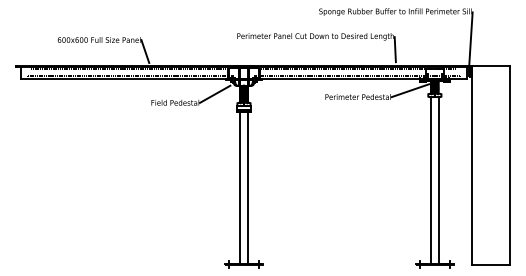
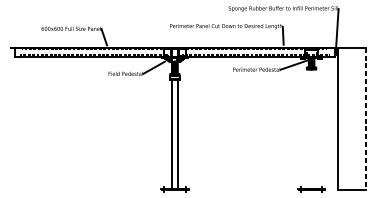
line: (510, 166) -> (365, 119), solid -> dashed
line: (430, 180) -> (308, 129), removed
line: (439, 180) -> (314, 129), removed

